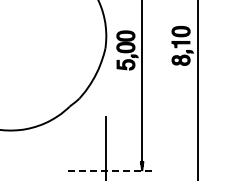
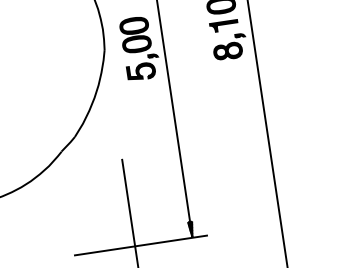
line: (109, 171) -> (140, 245), dashed -> solid

